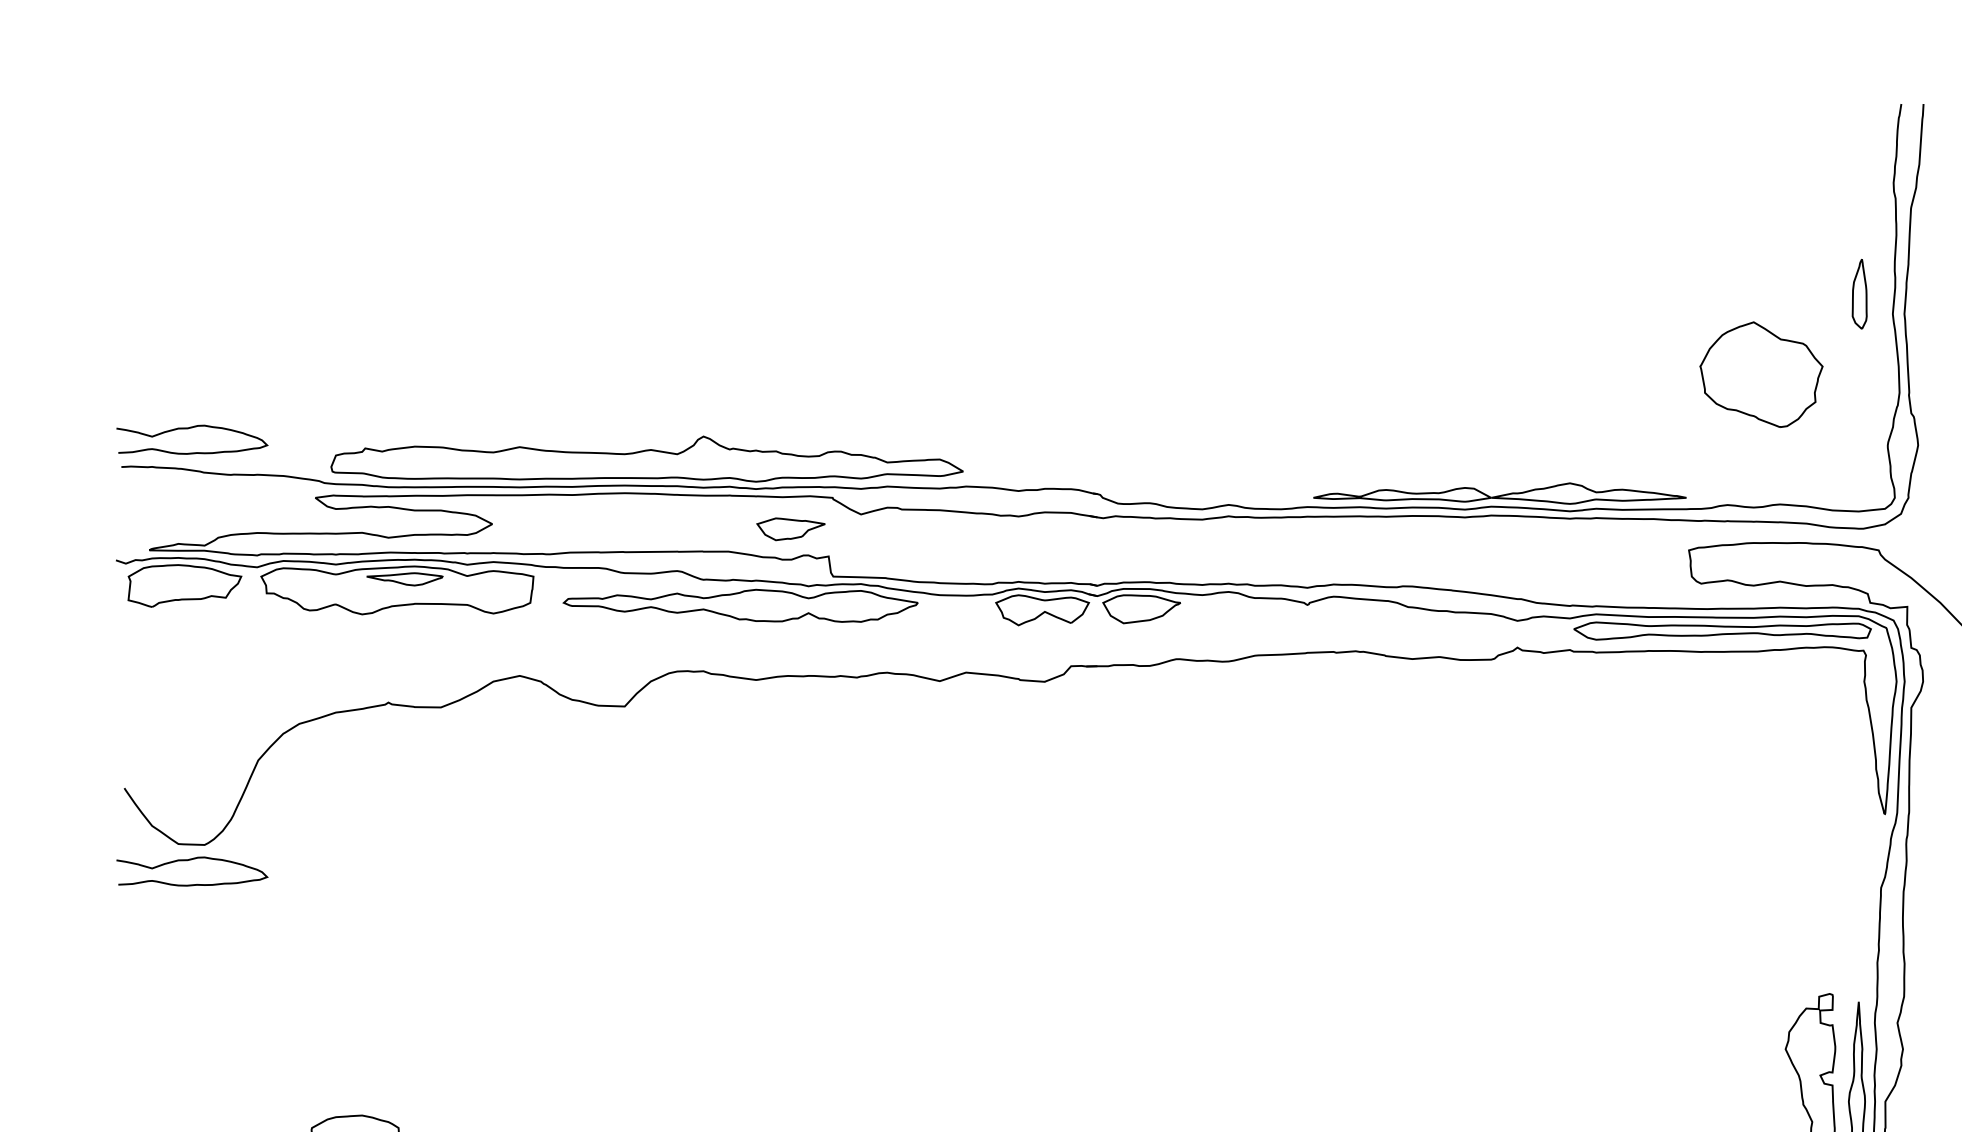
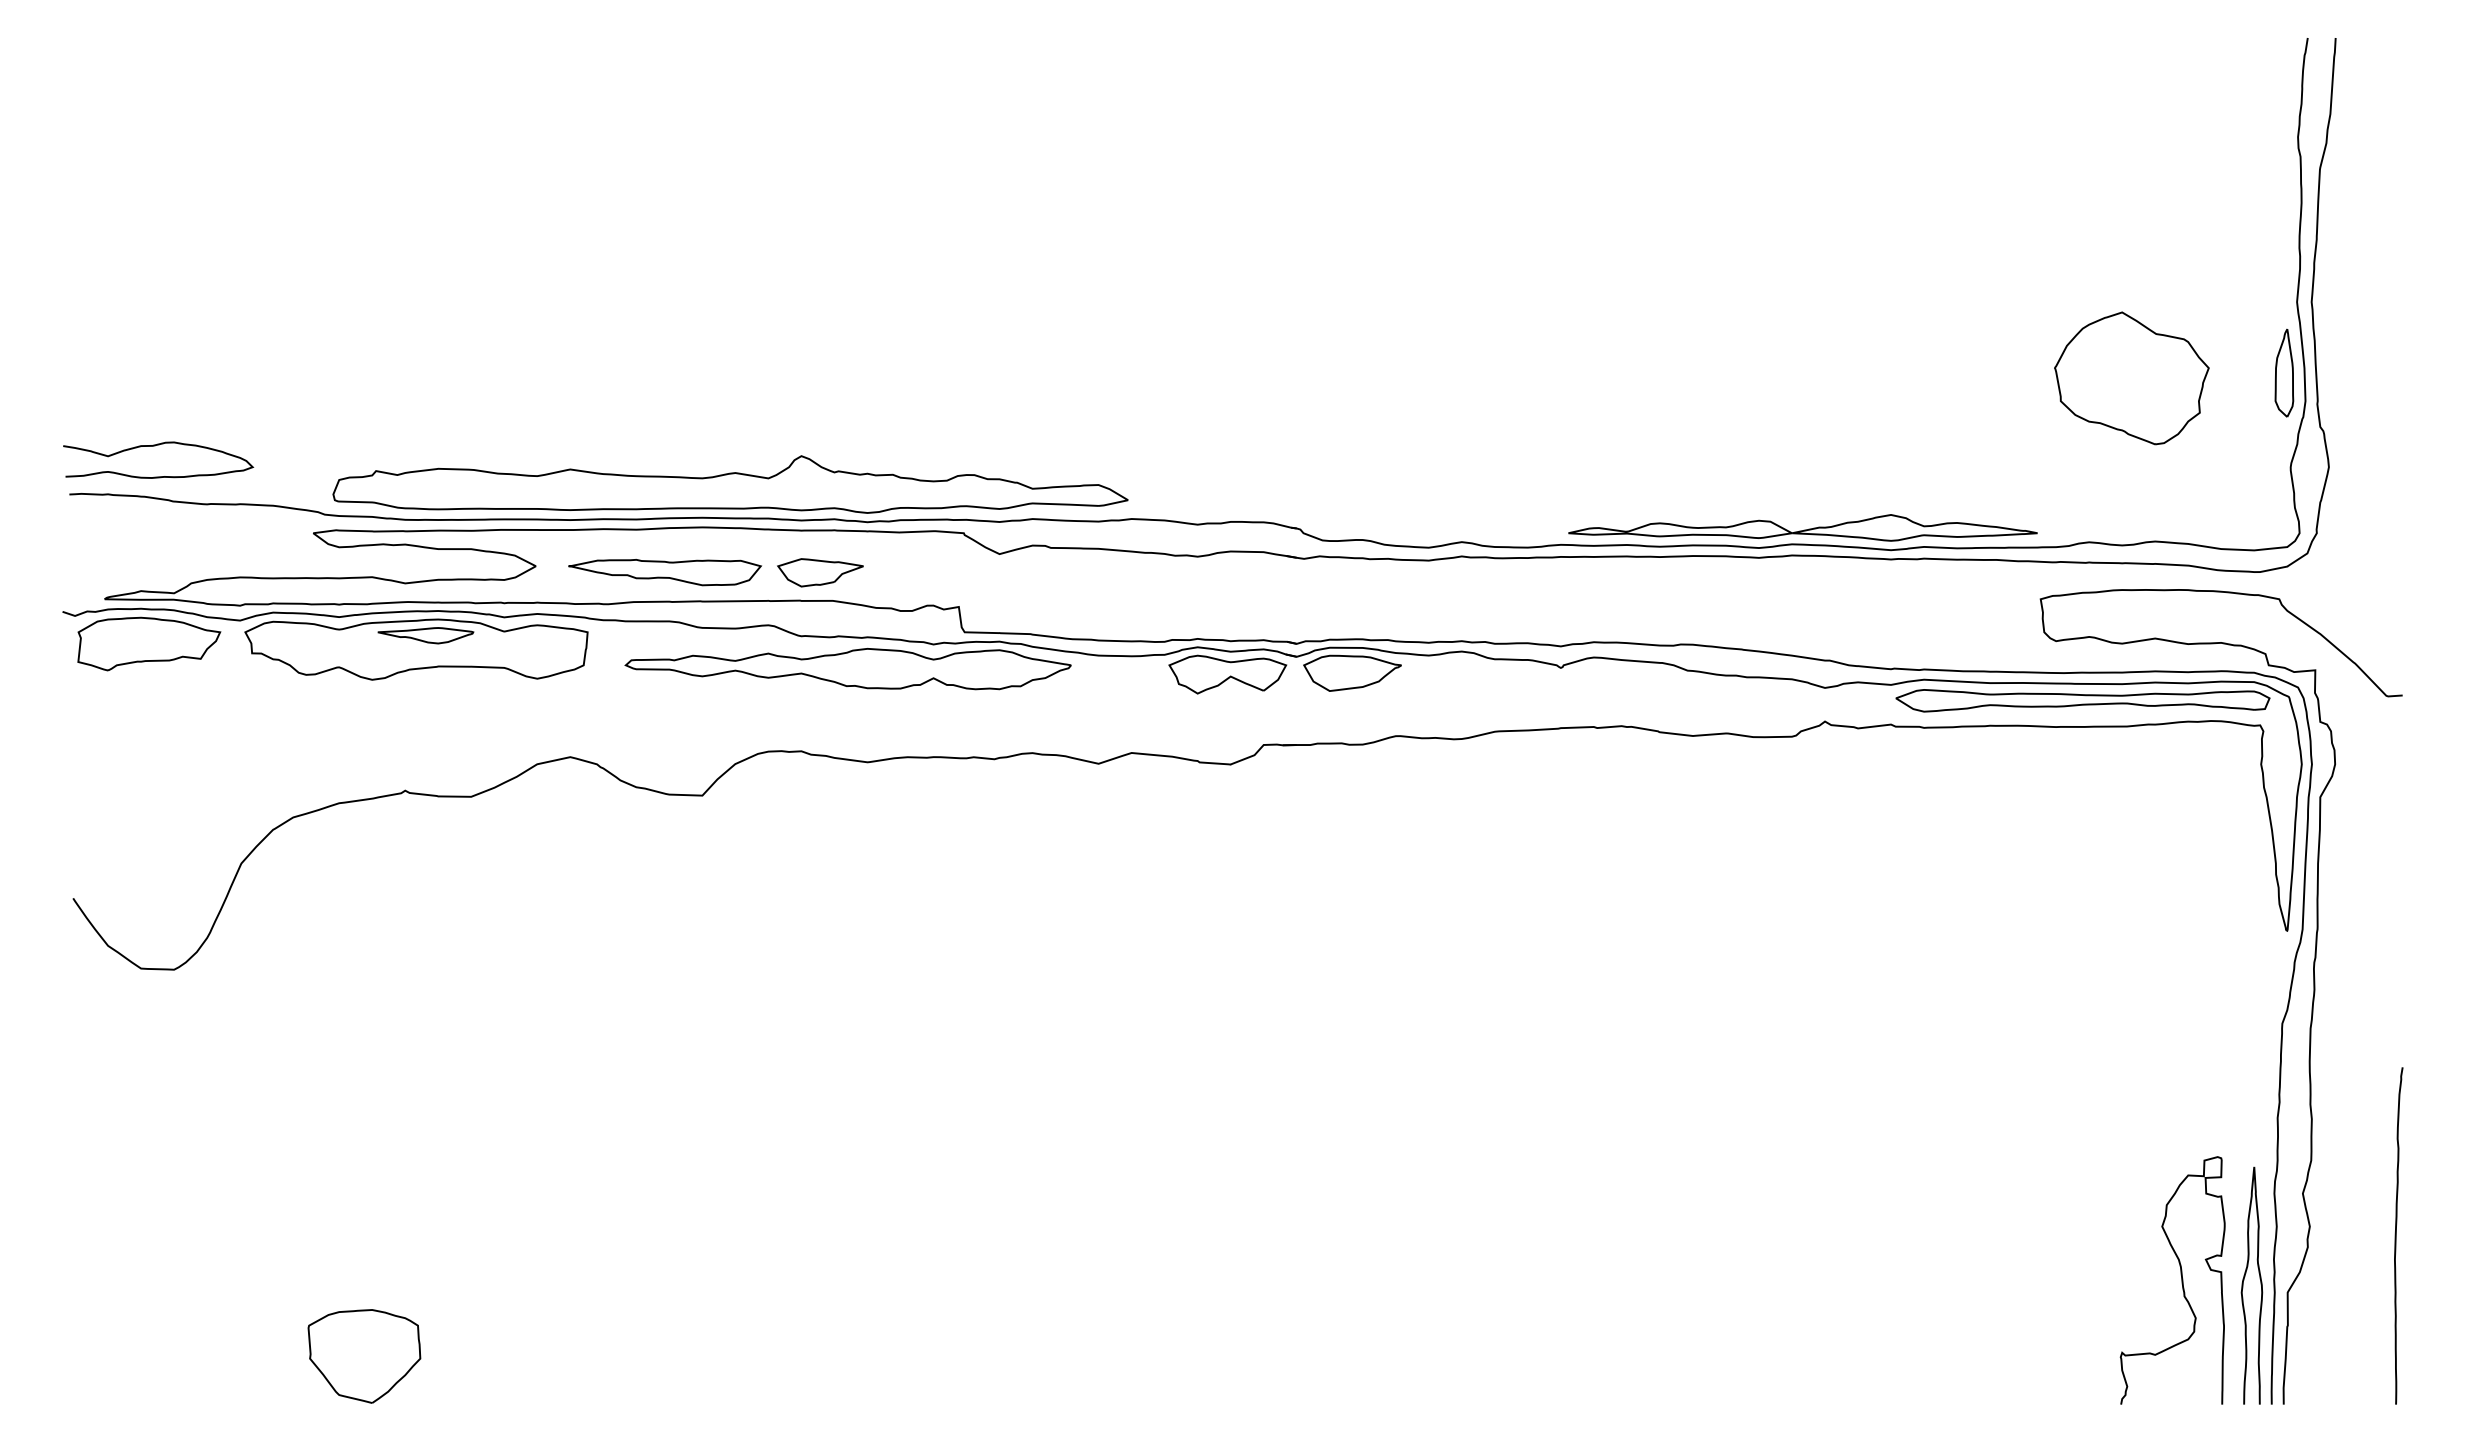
part: (1859, 293) -> (2284, 372), moved
part: (595, 529) -> (665, 572), added
part: (791, 529) -> (820, 572), moved
curve: (189, 860) -> (155, 989), removed

